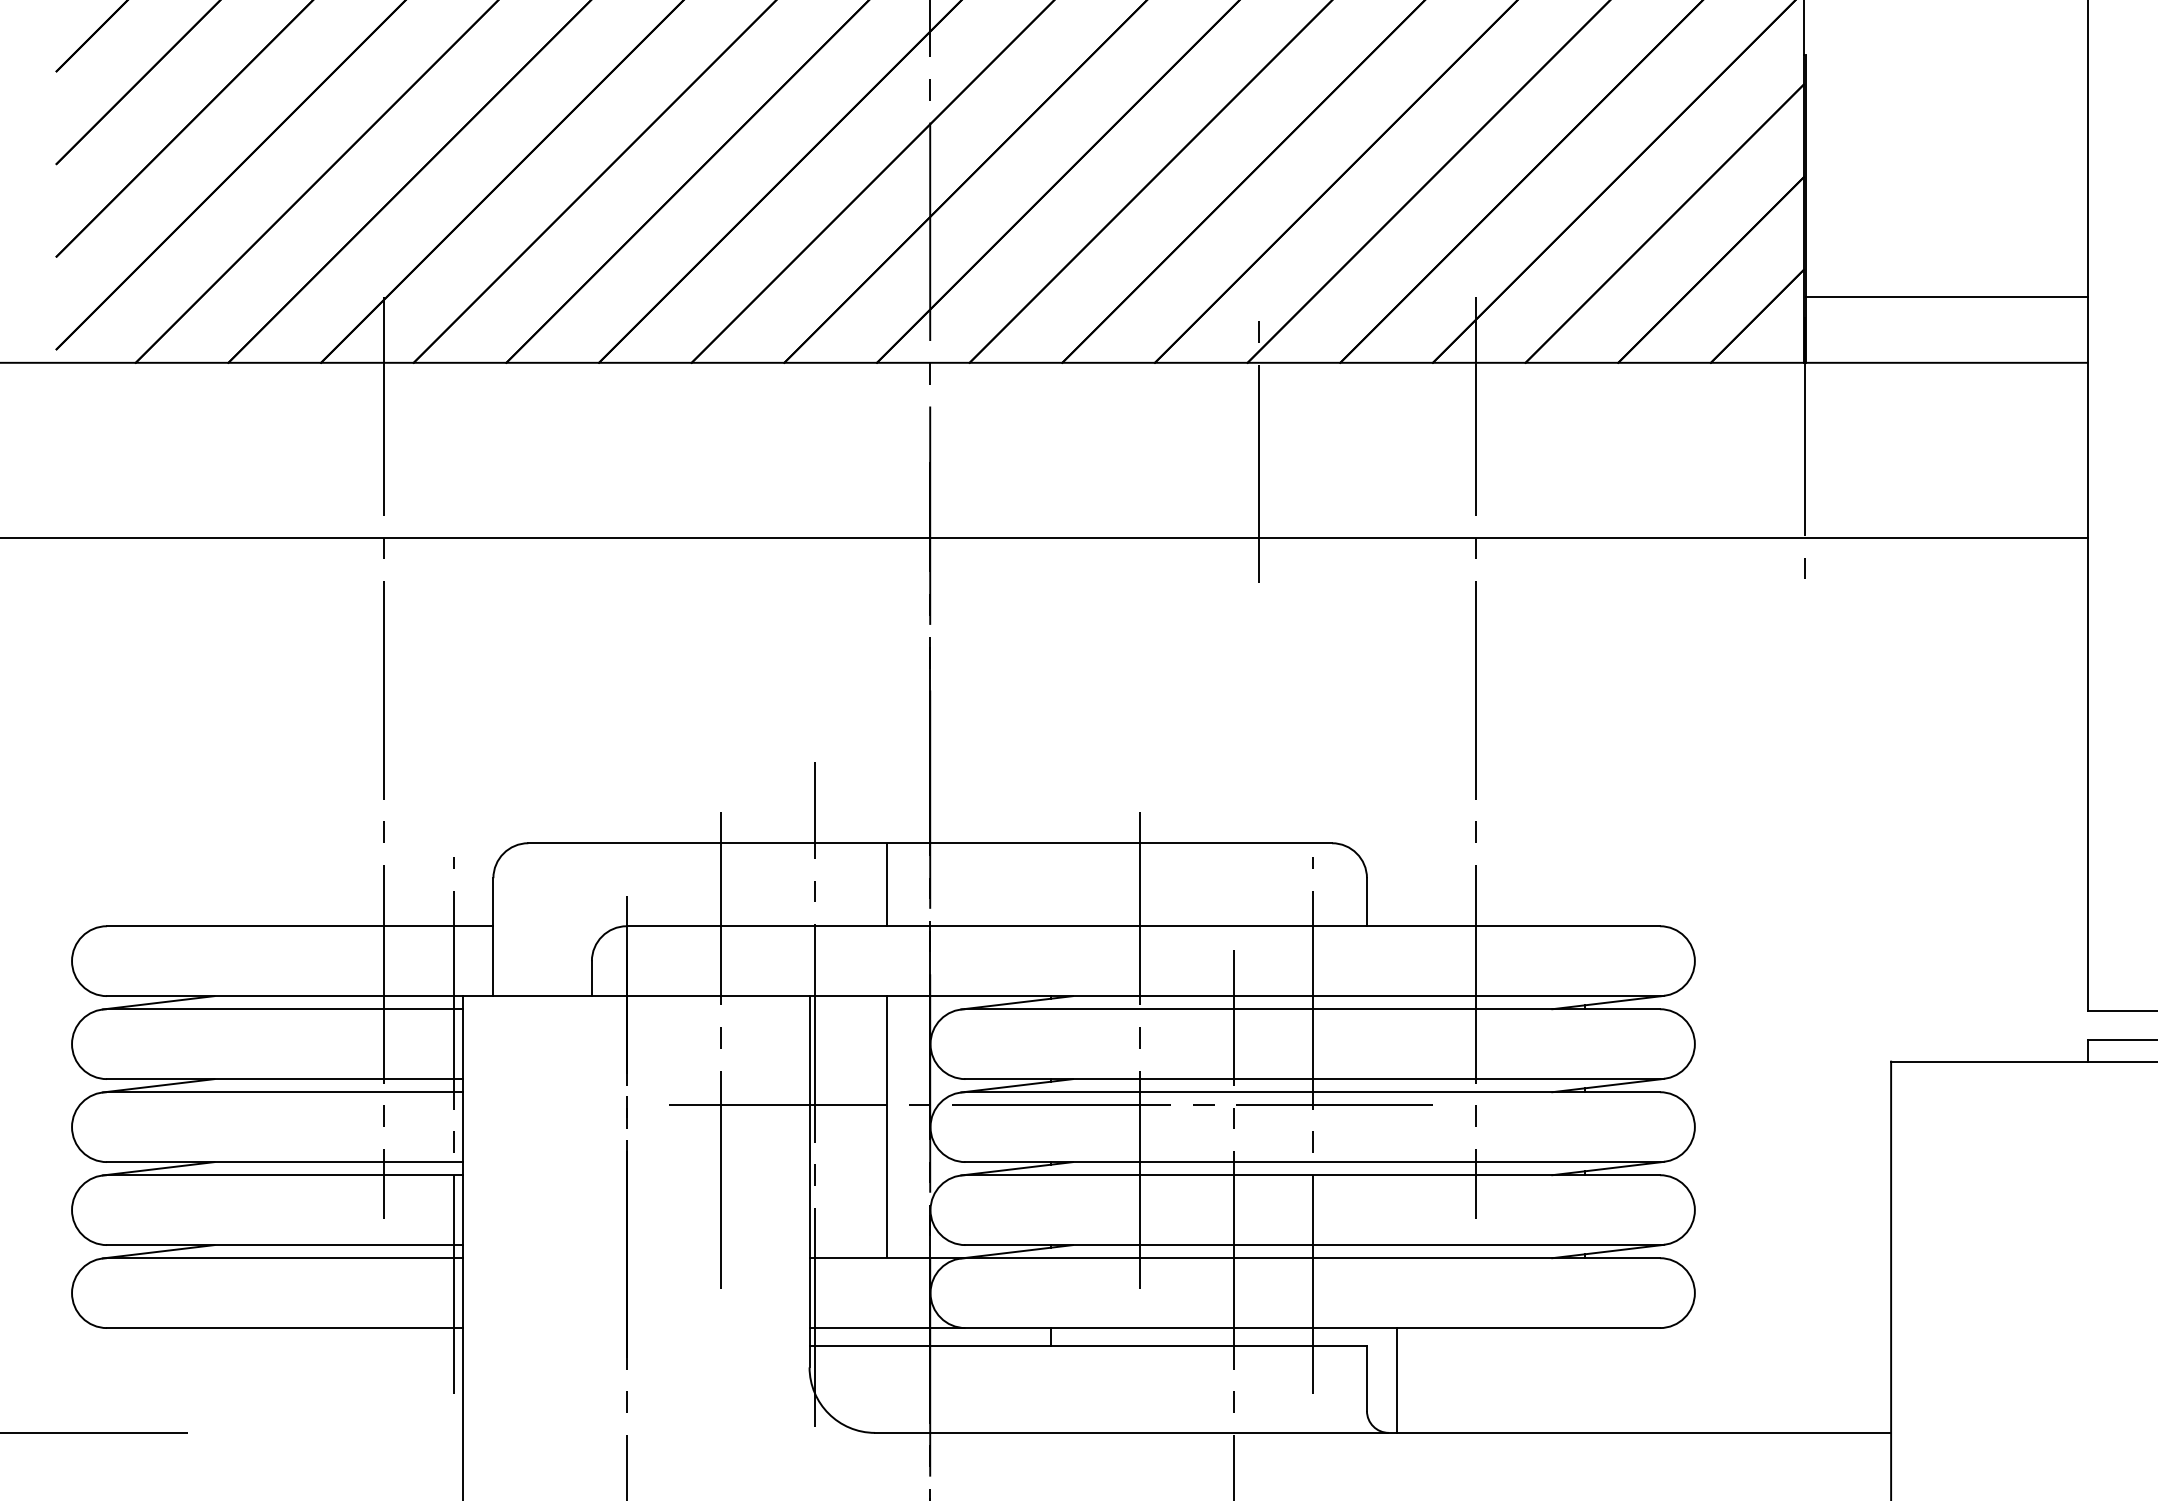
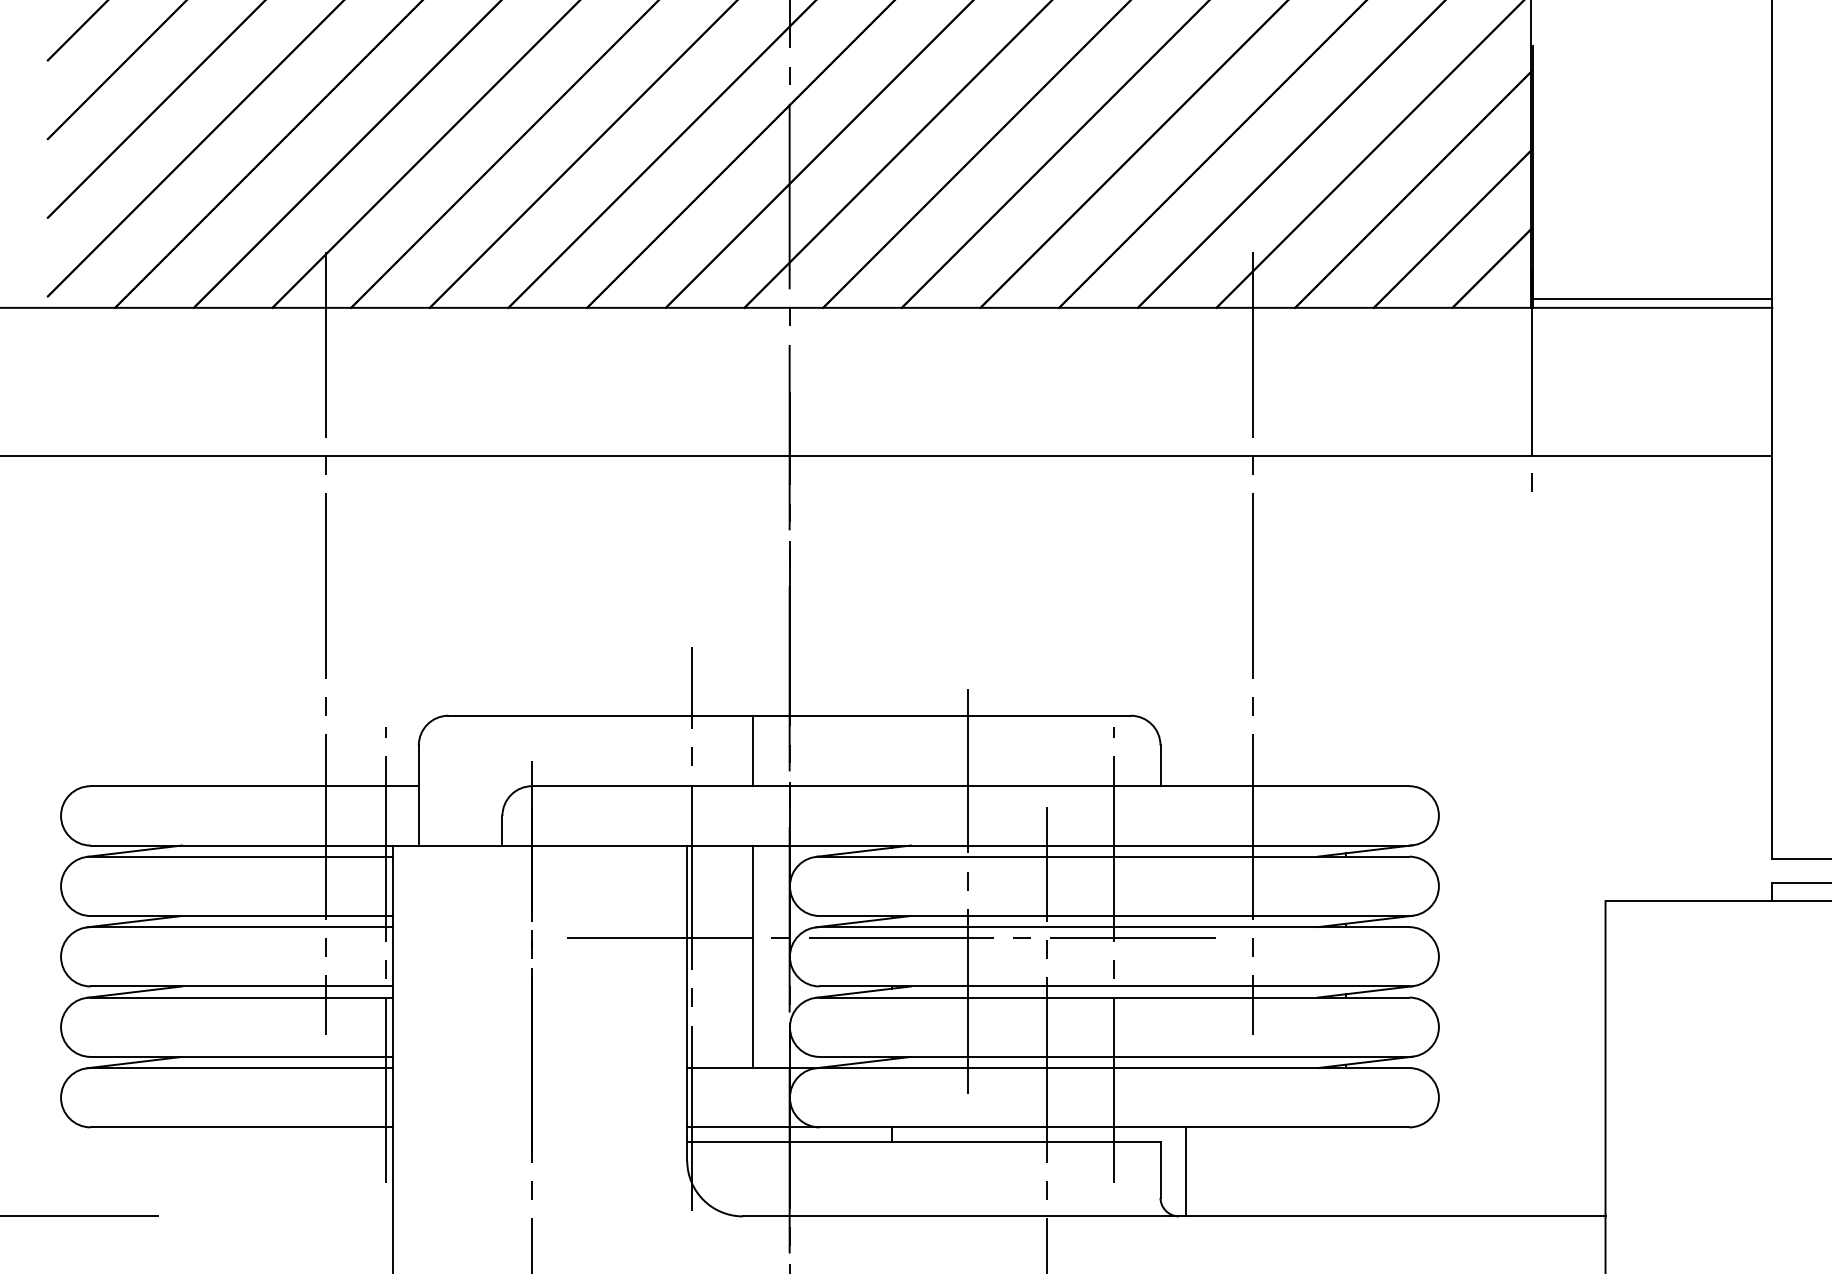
line: (1946, 297) -> (1652, 299), moved
line: (1258, 449) -> (1068, 381), removed
line: (720, 1050) -> (611, 891), removed

